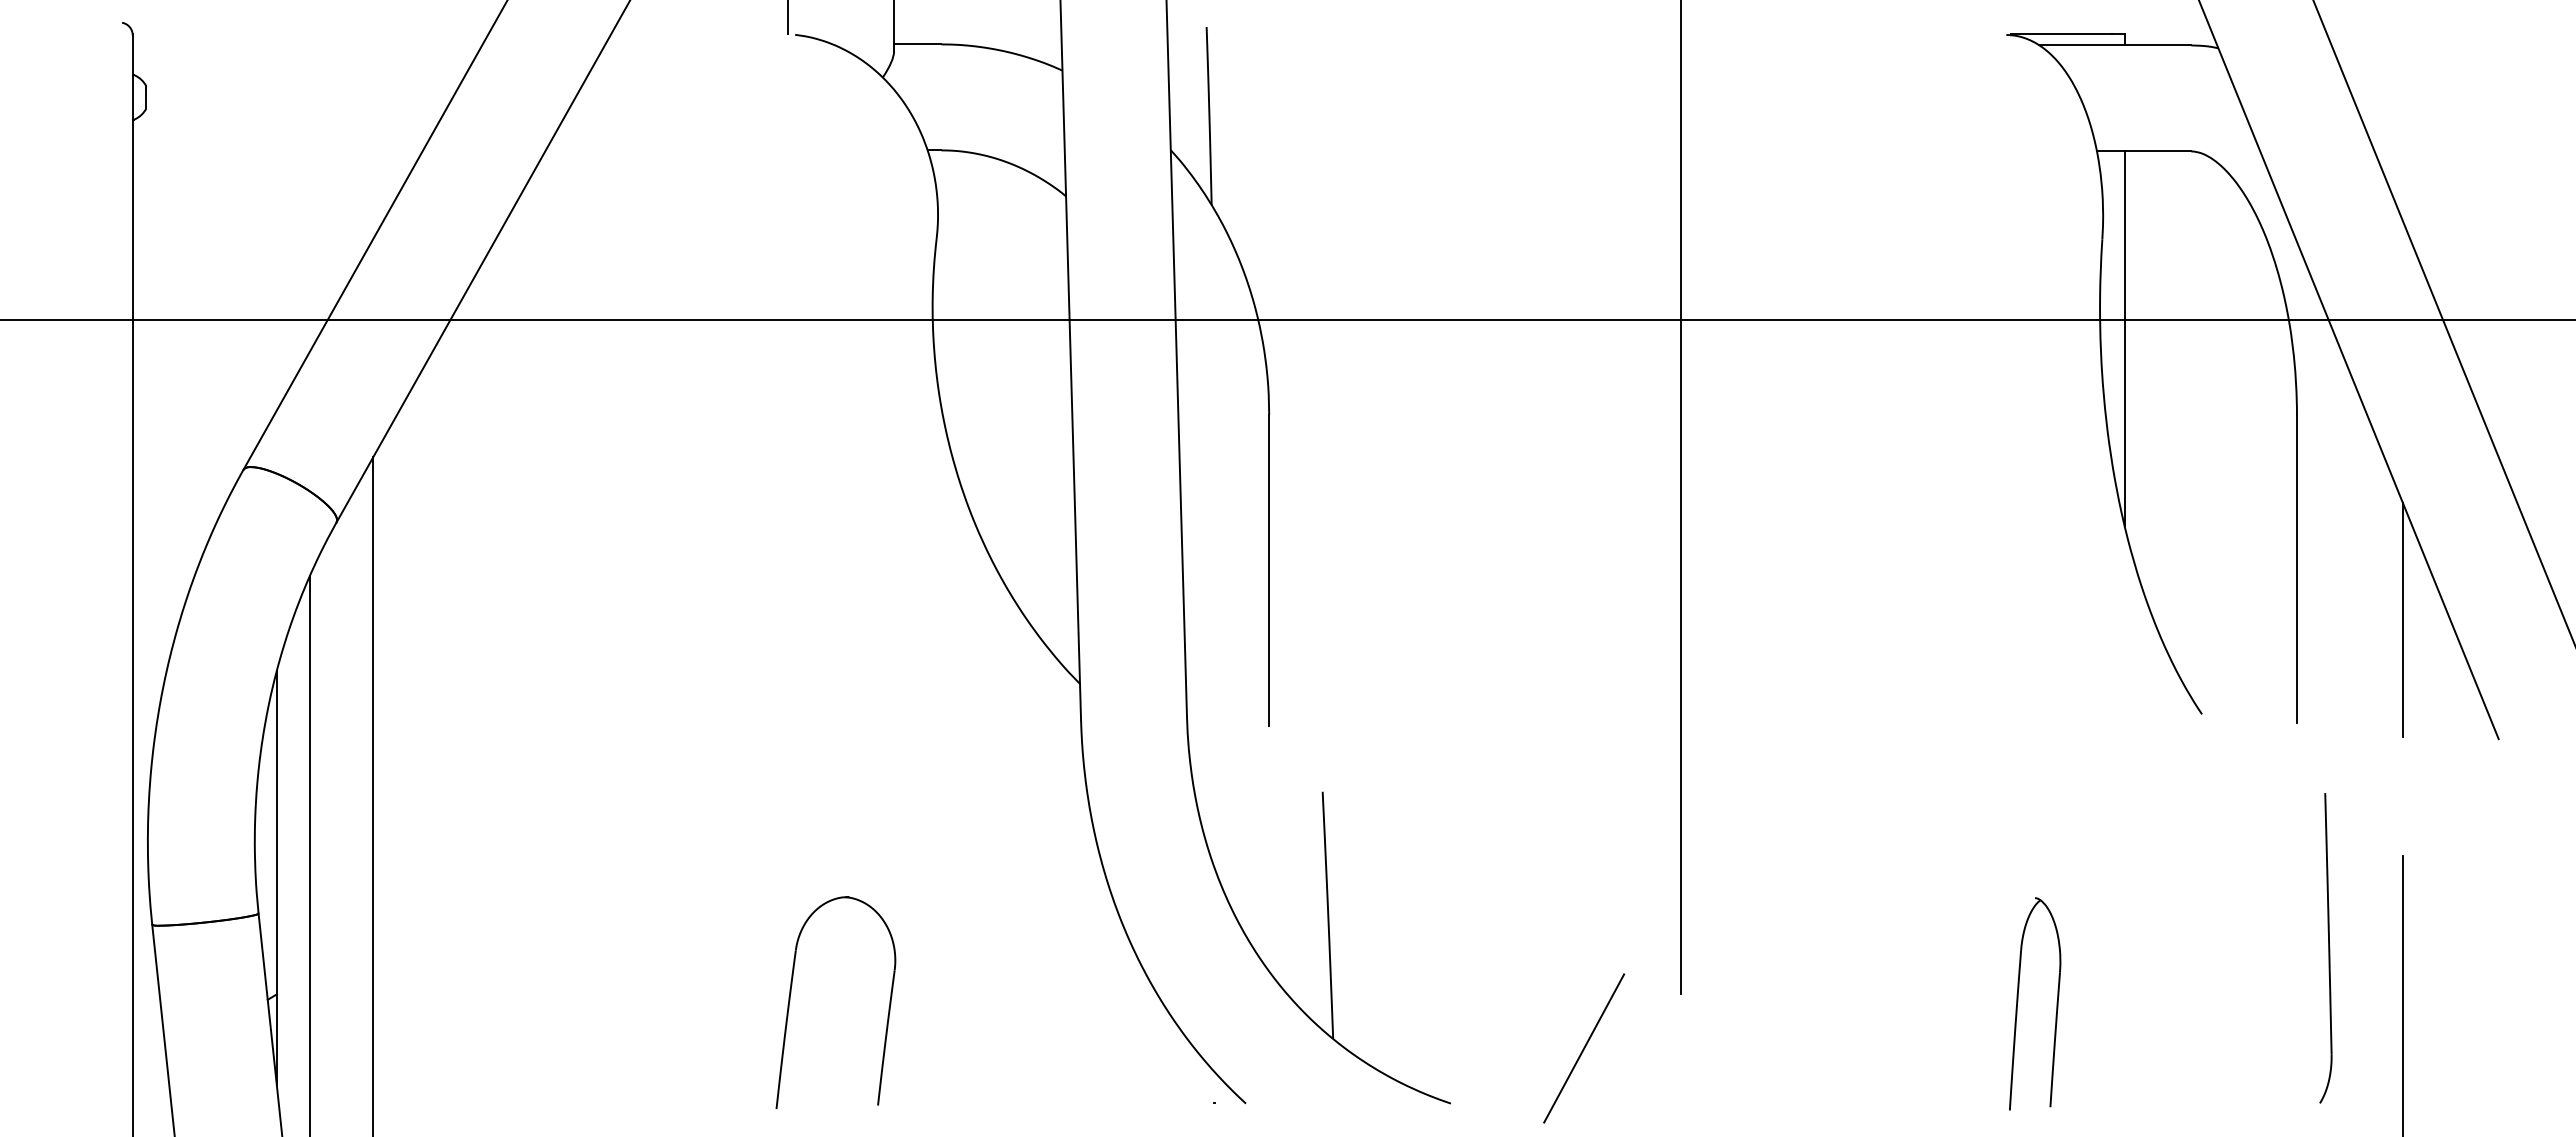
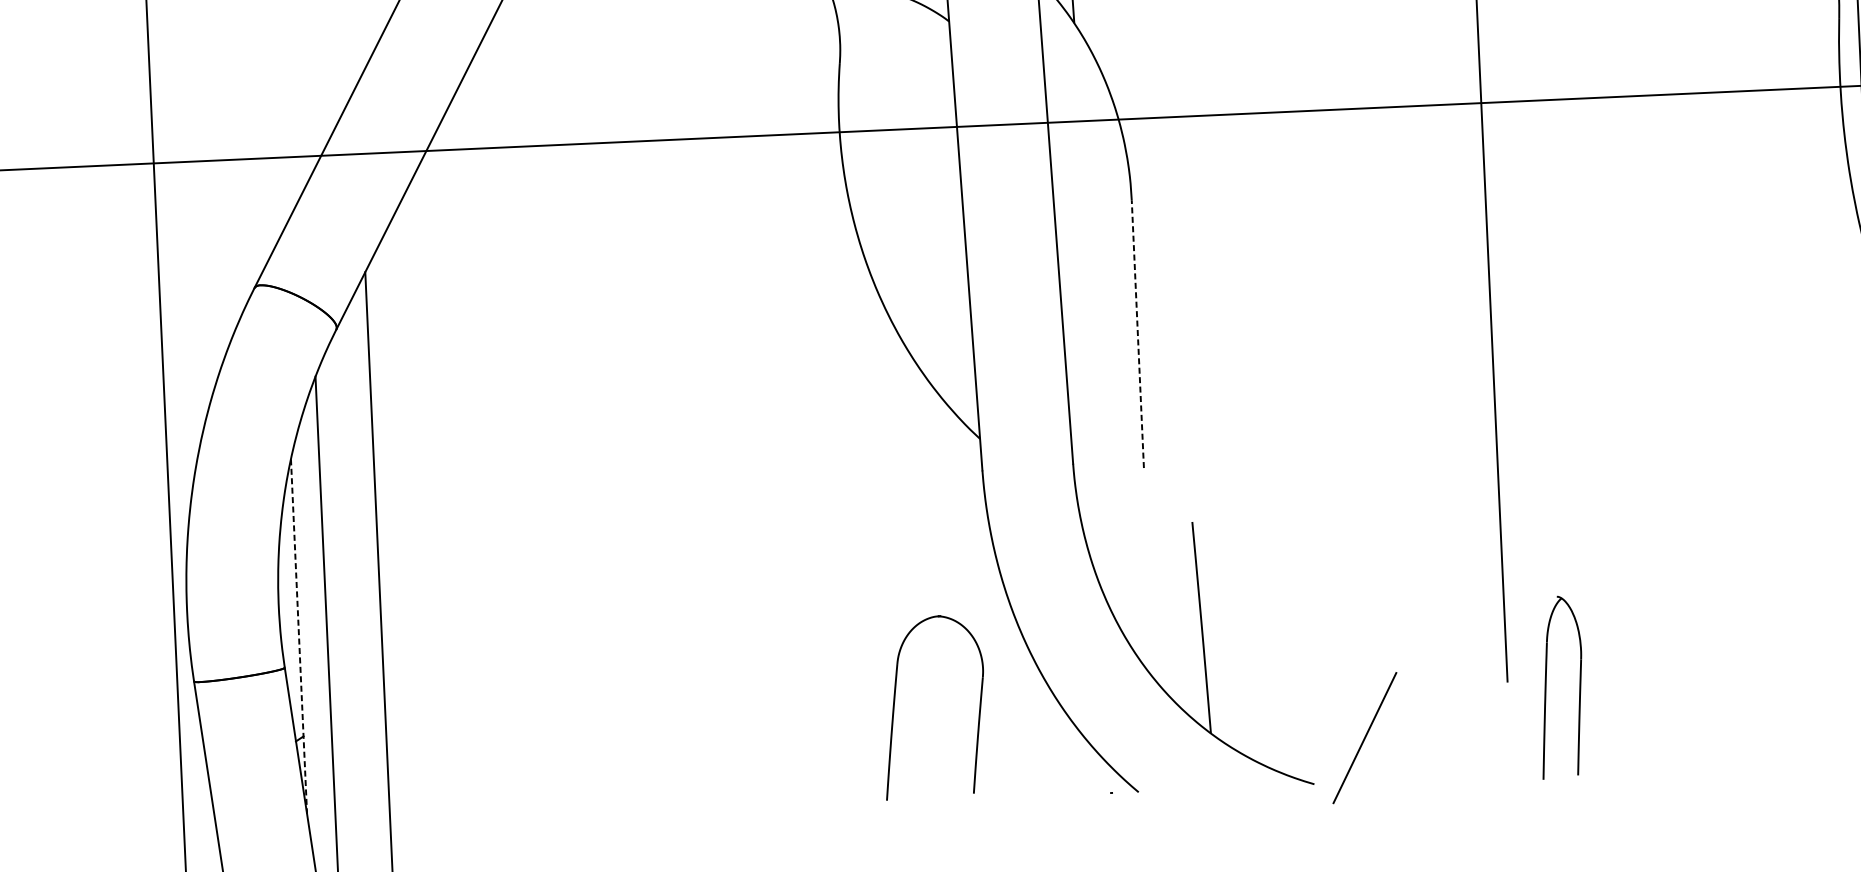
line: (1269, 570) -> (1138, 334), solid -> dashed
line: (276, 877) -> (298, 636), solid -> dashed
part: (791, 993) -> (895, 701), moved
part: (2018, 1002) -> (1546, 686), moved
line: (1584, 1048) -> (1365, 738), moved

